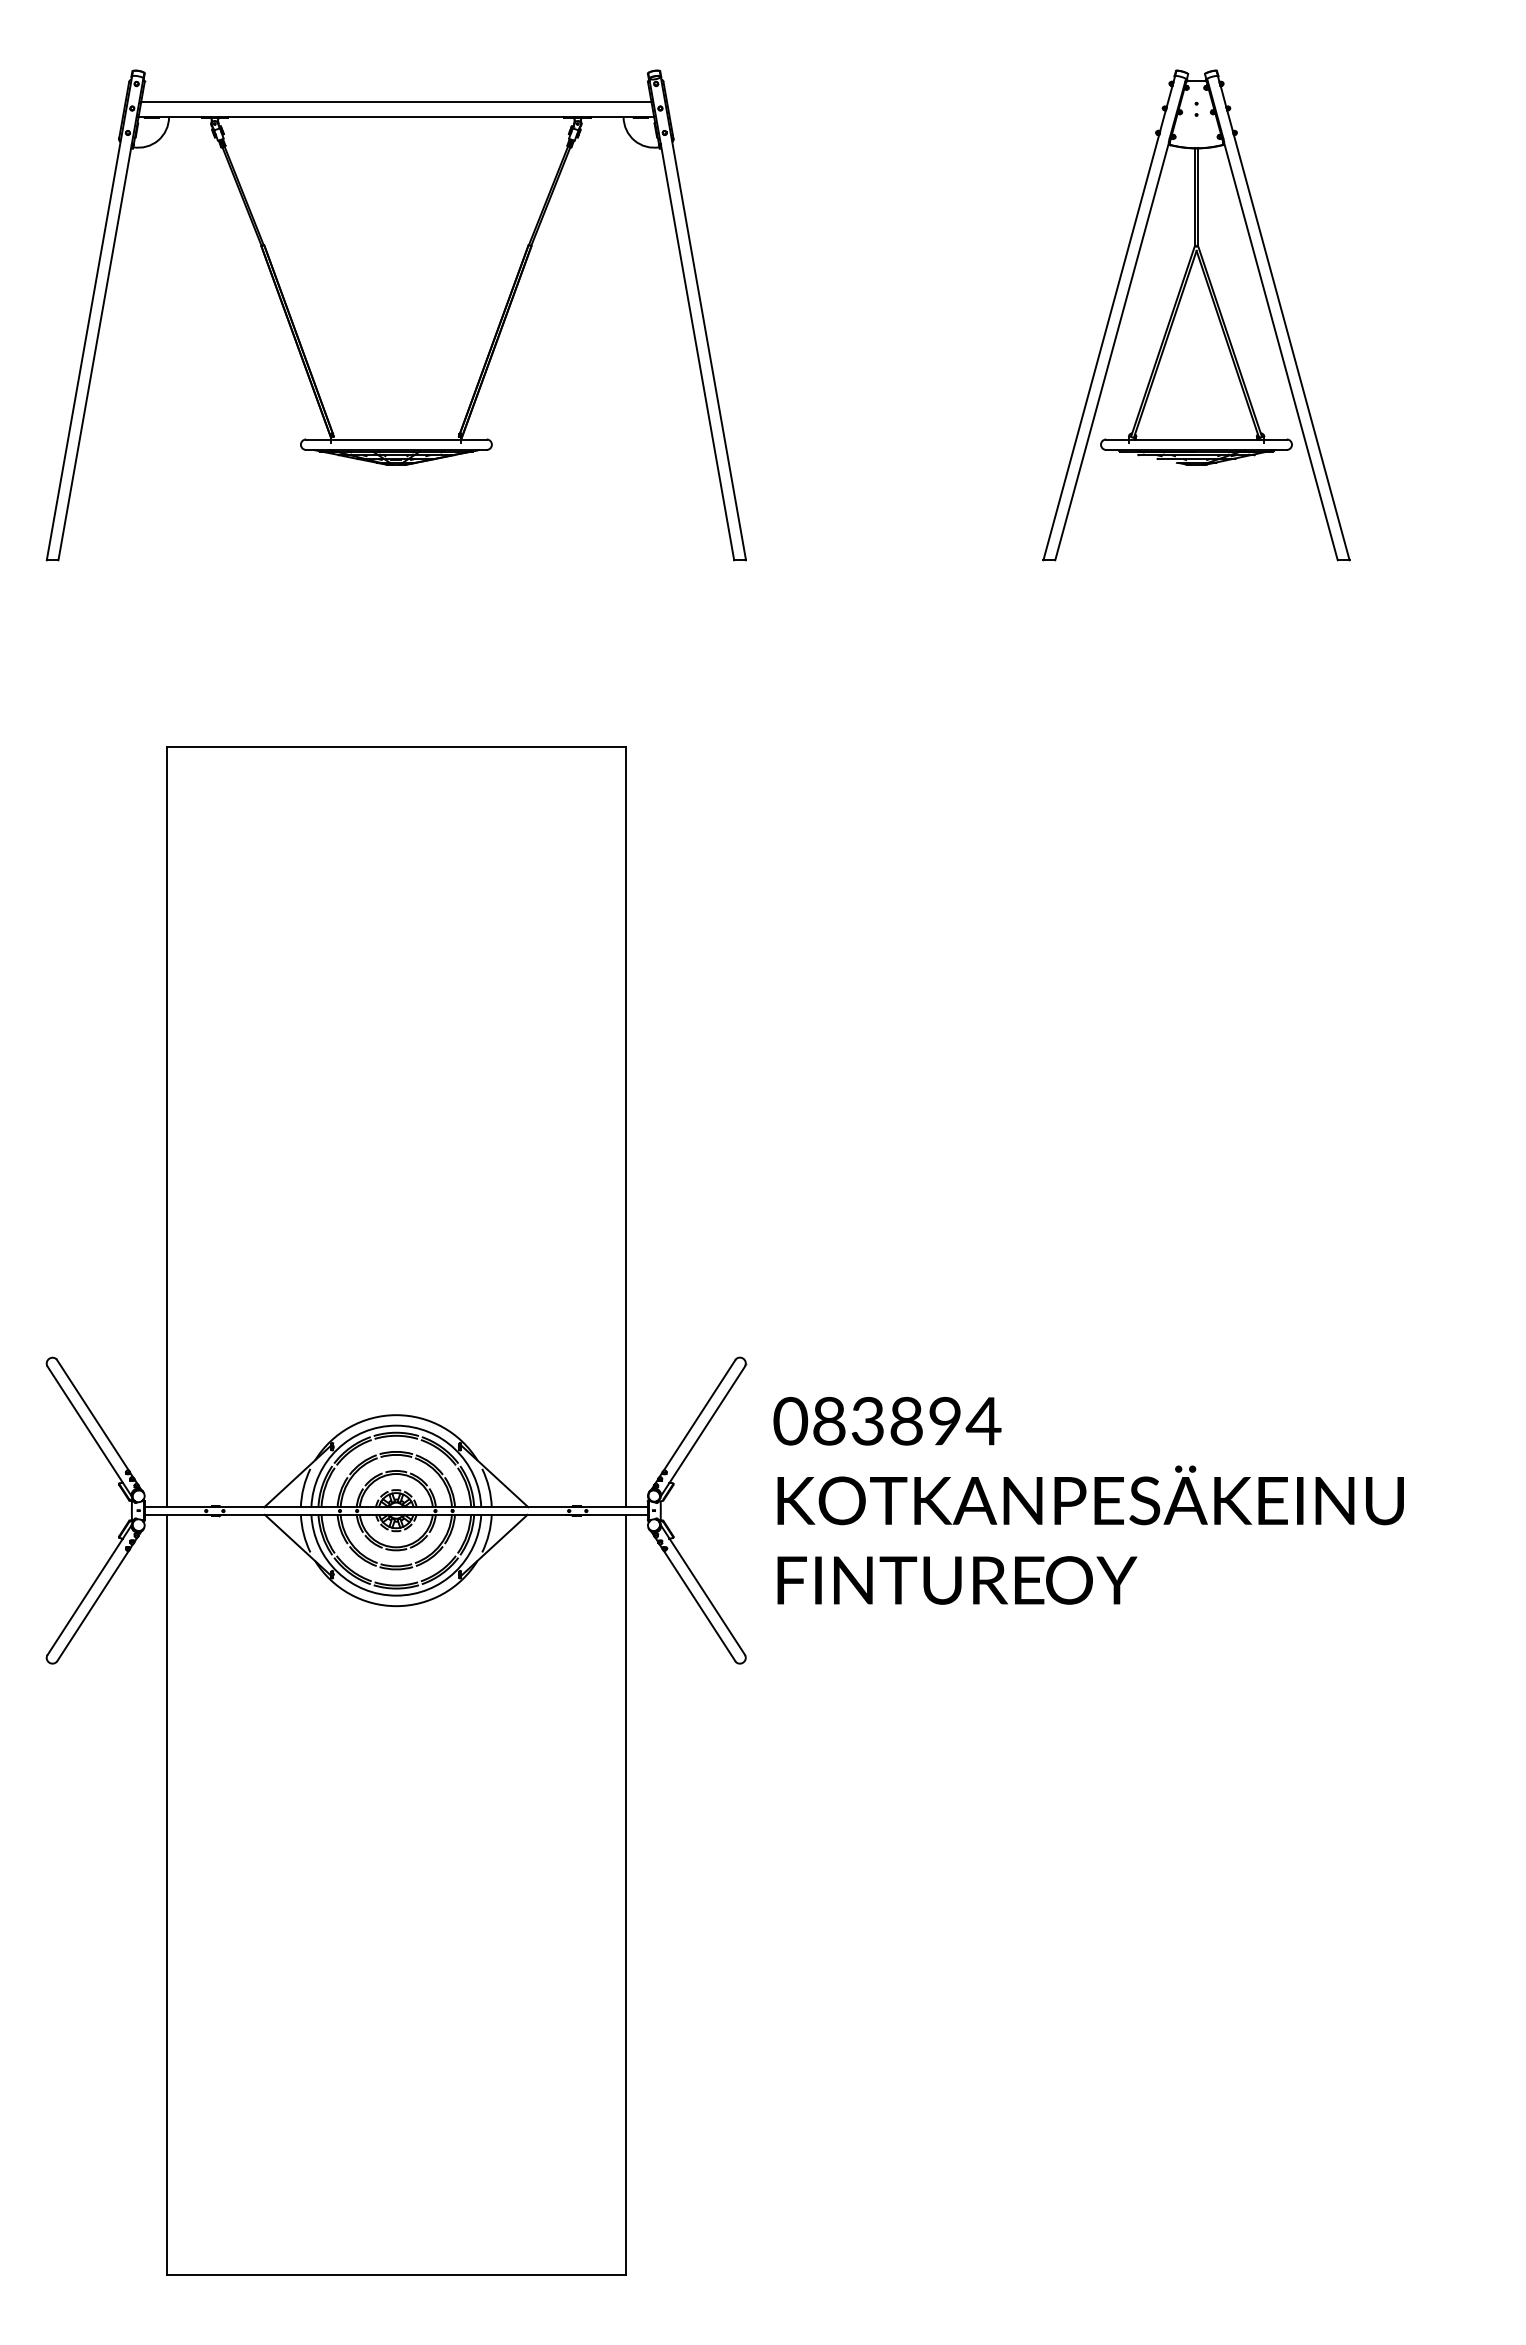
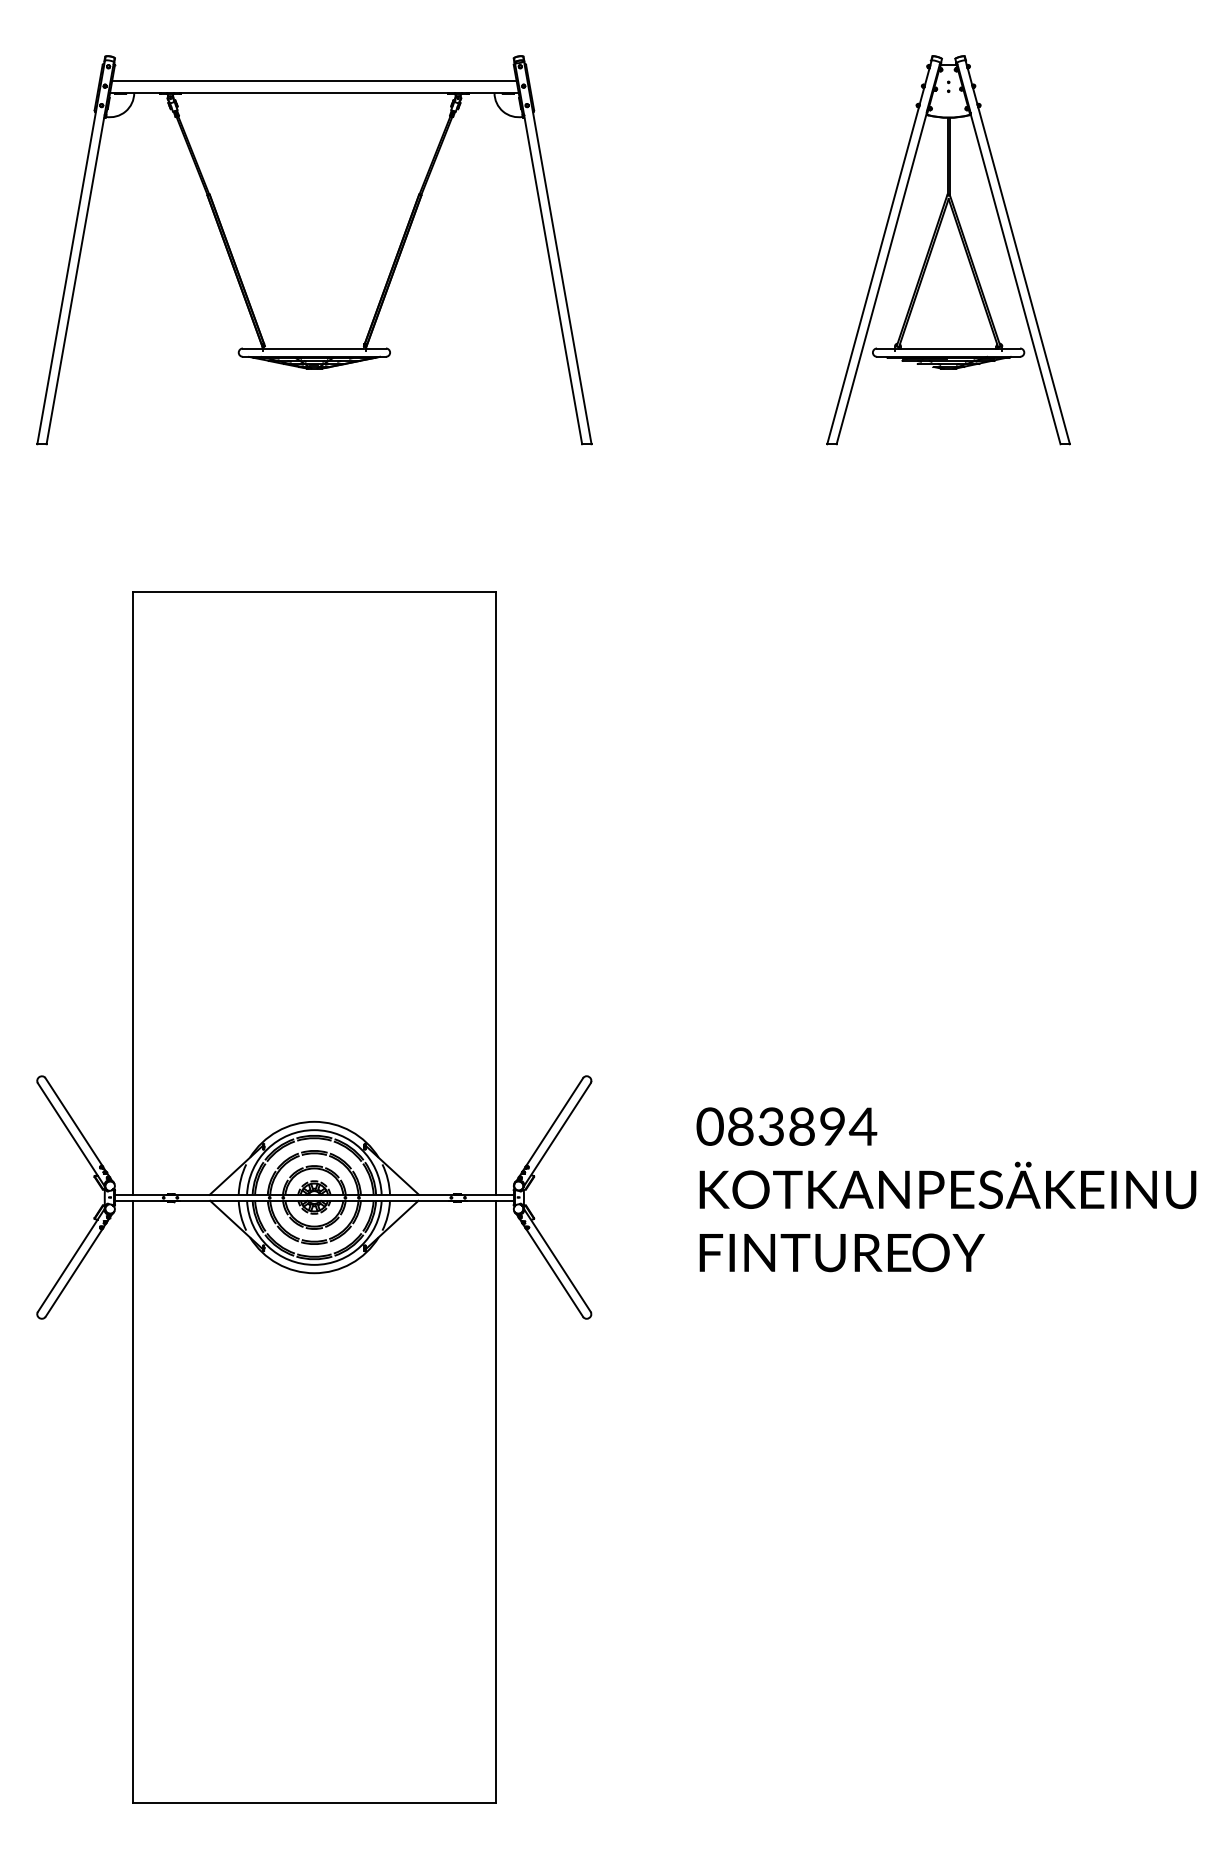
text: (1088, 1500) -> (946, 1189), moved

